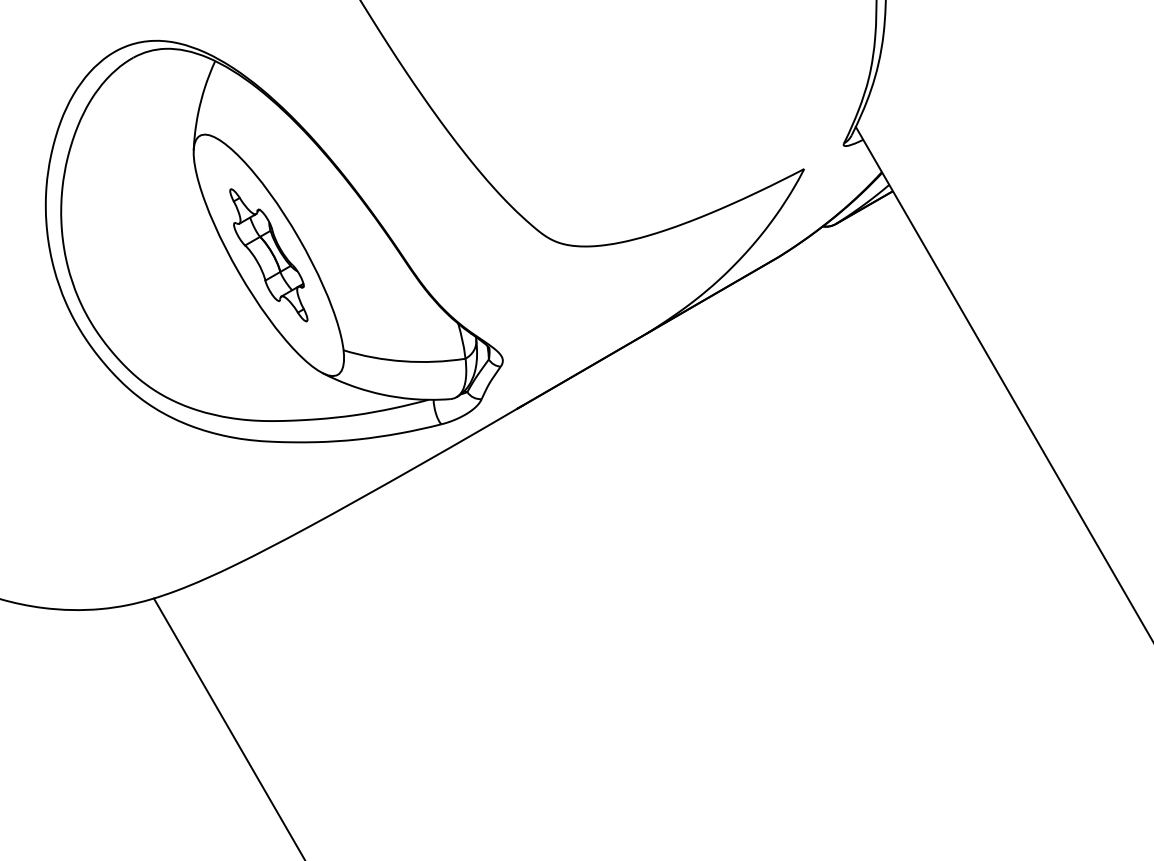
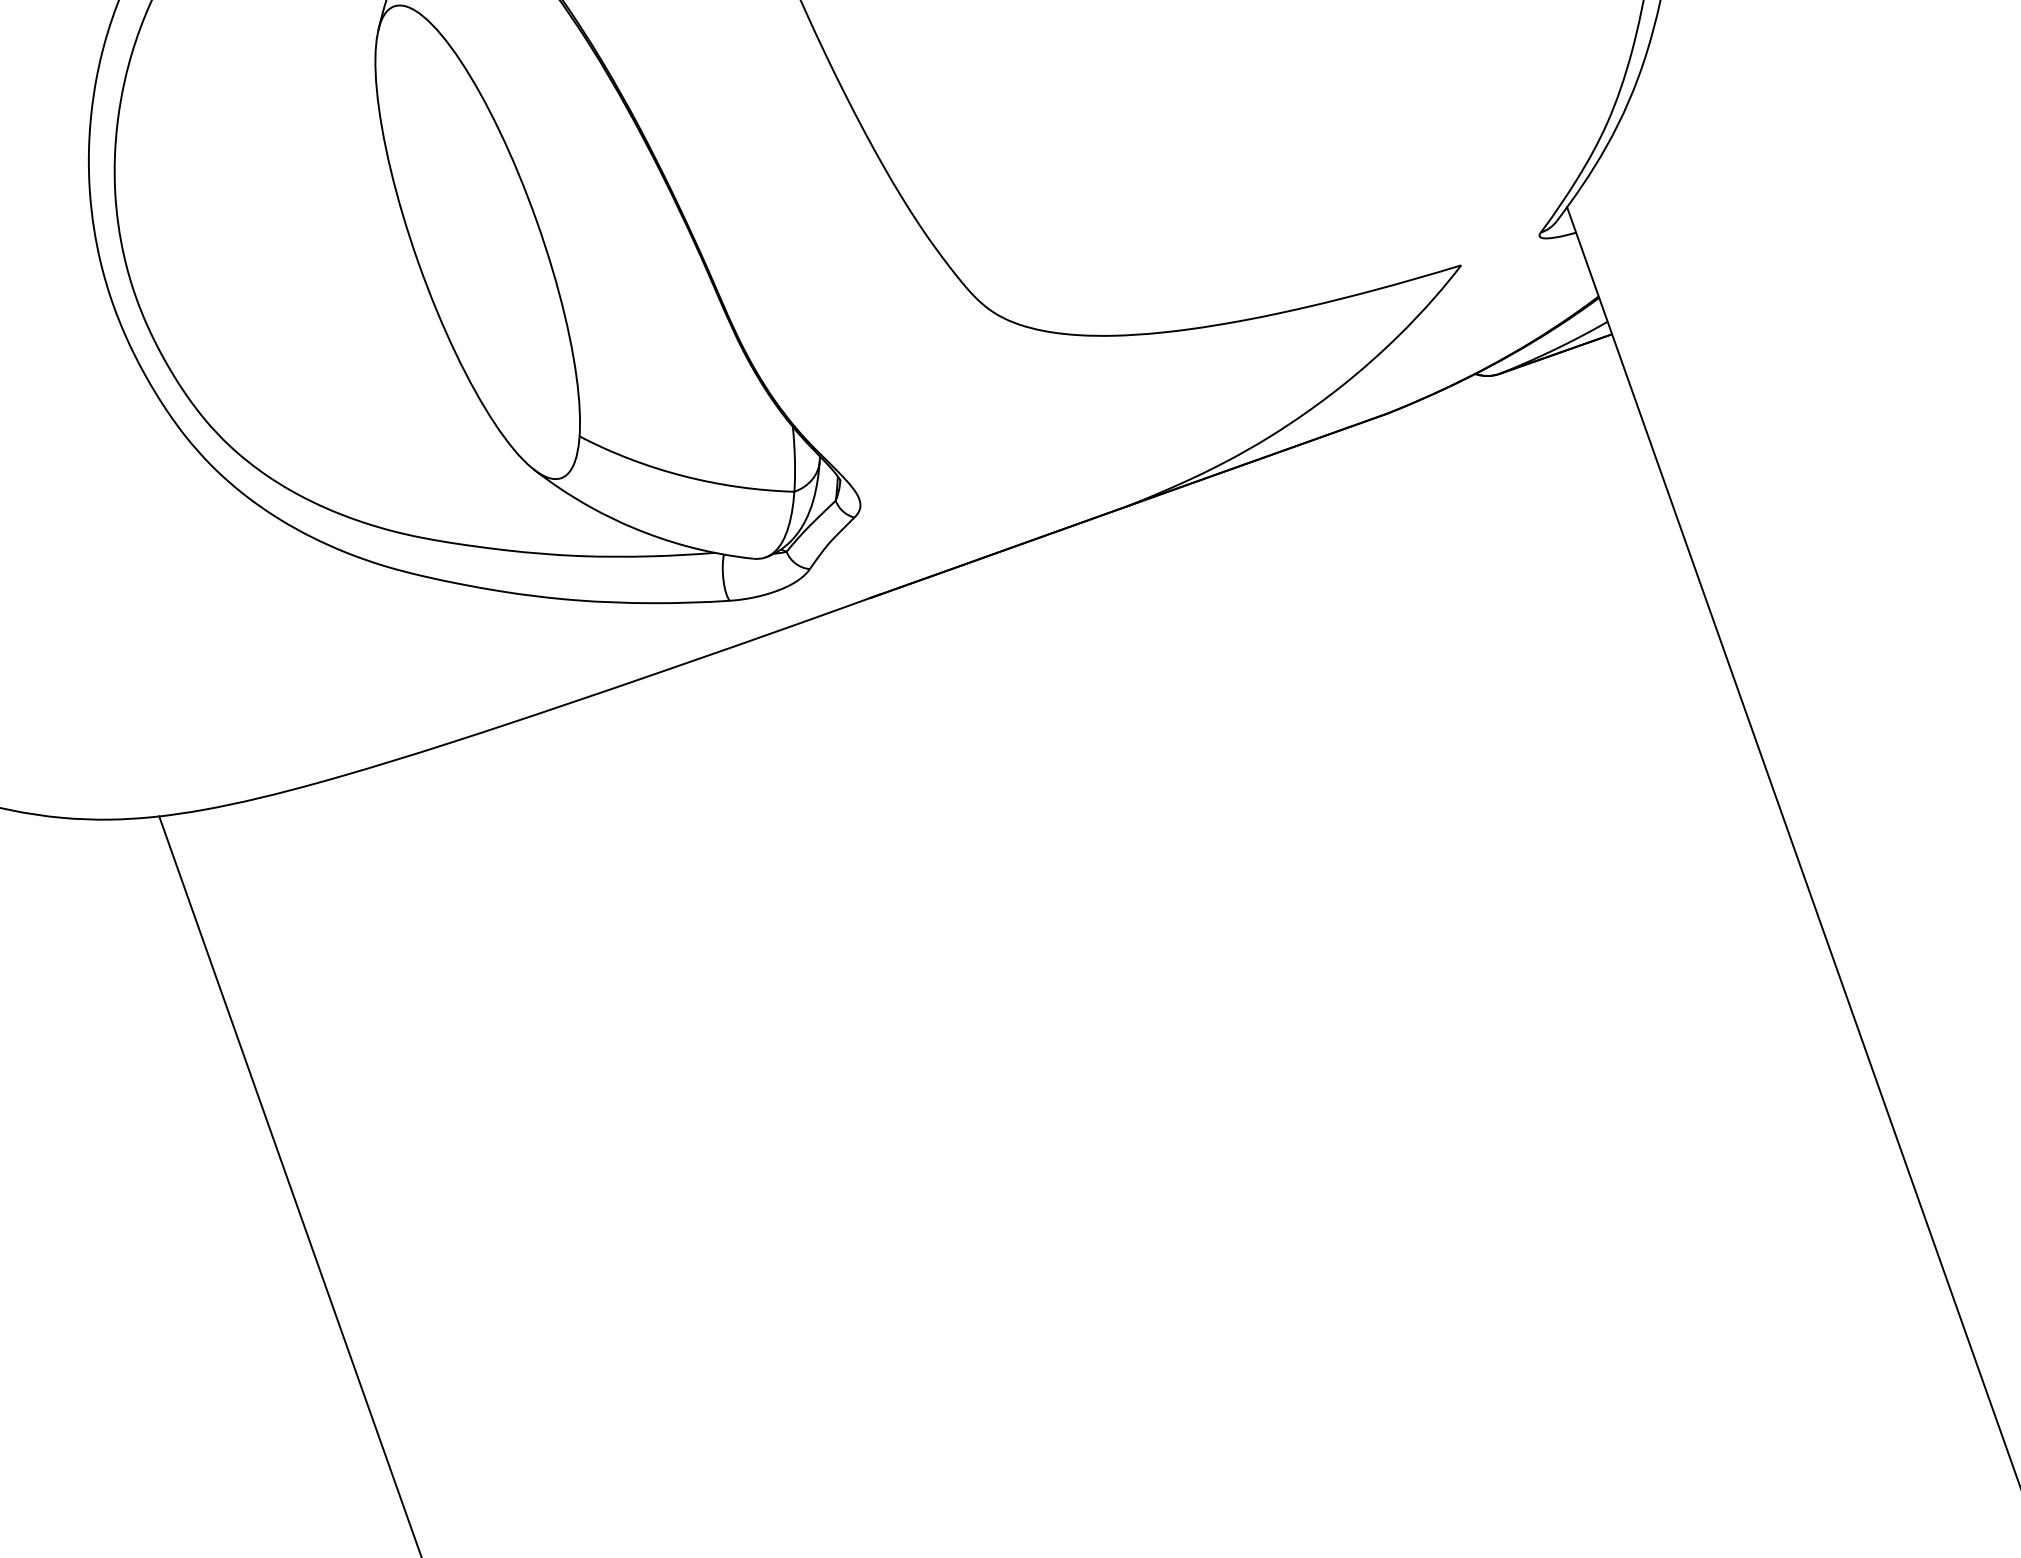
part: (268, 255) -> (476, 242), removed

